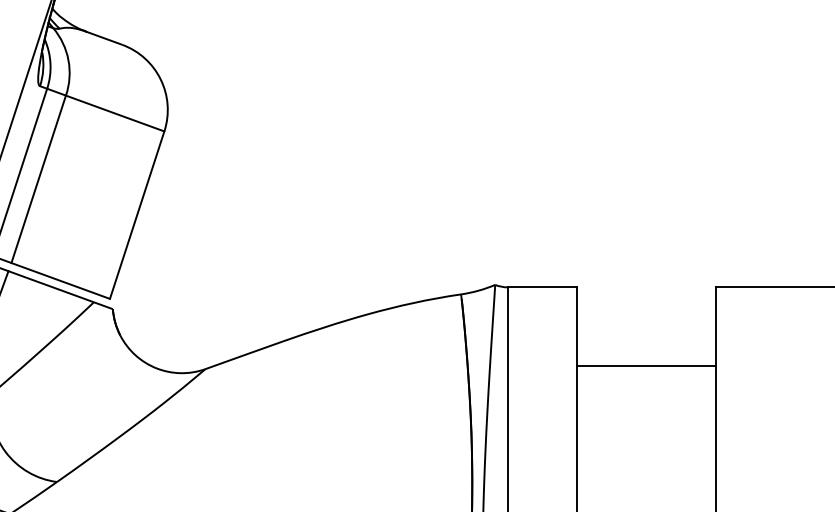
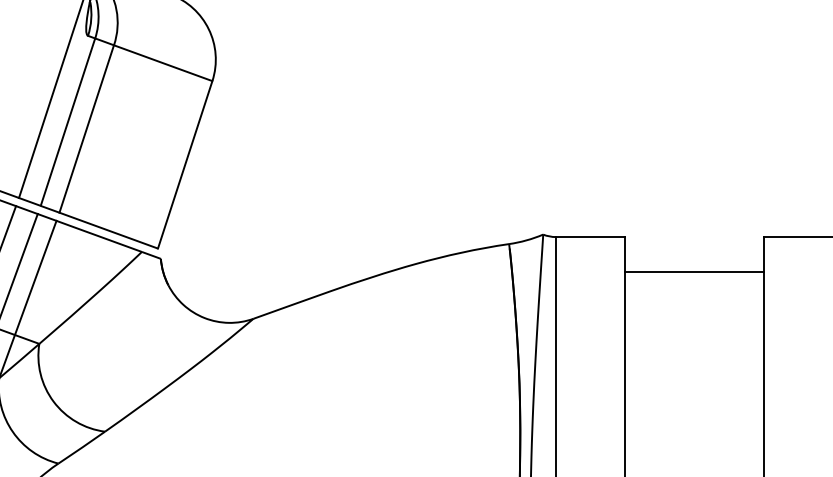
line: (646, 366) -> (694, 272), moved

